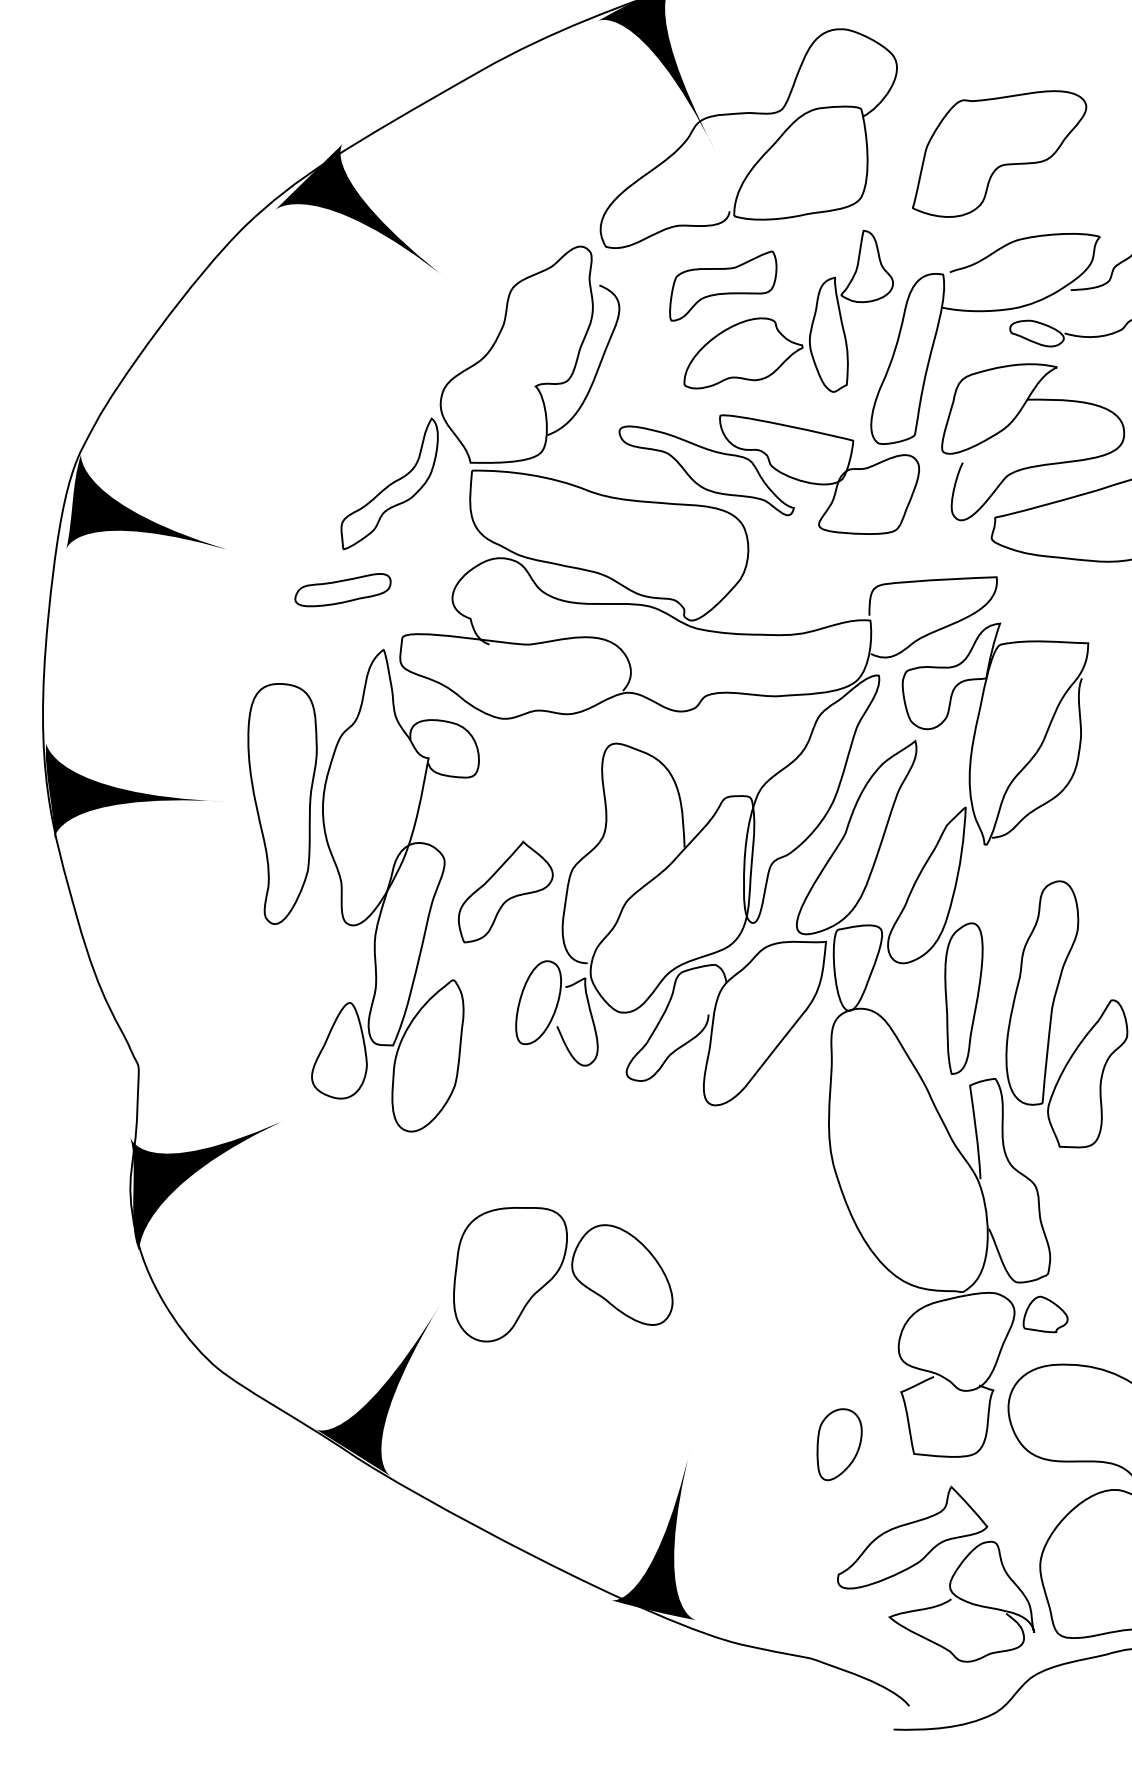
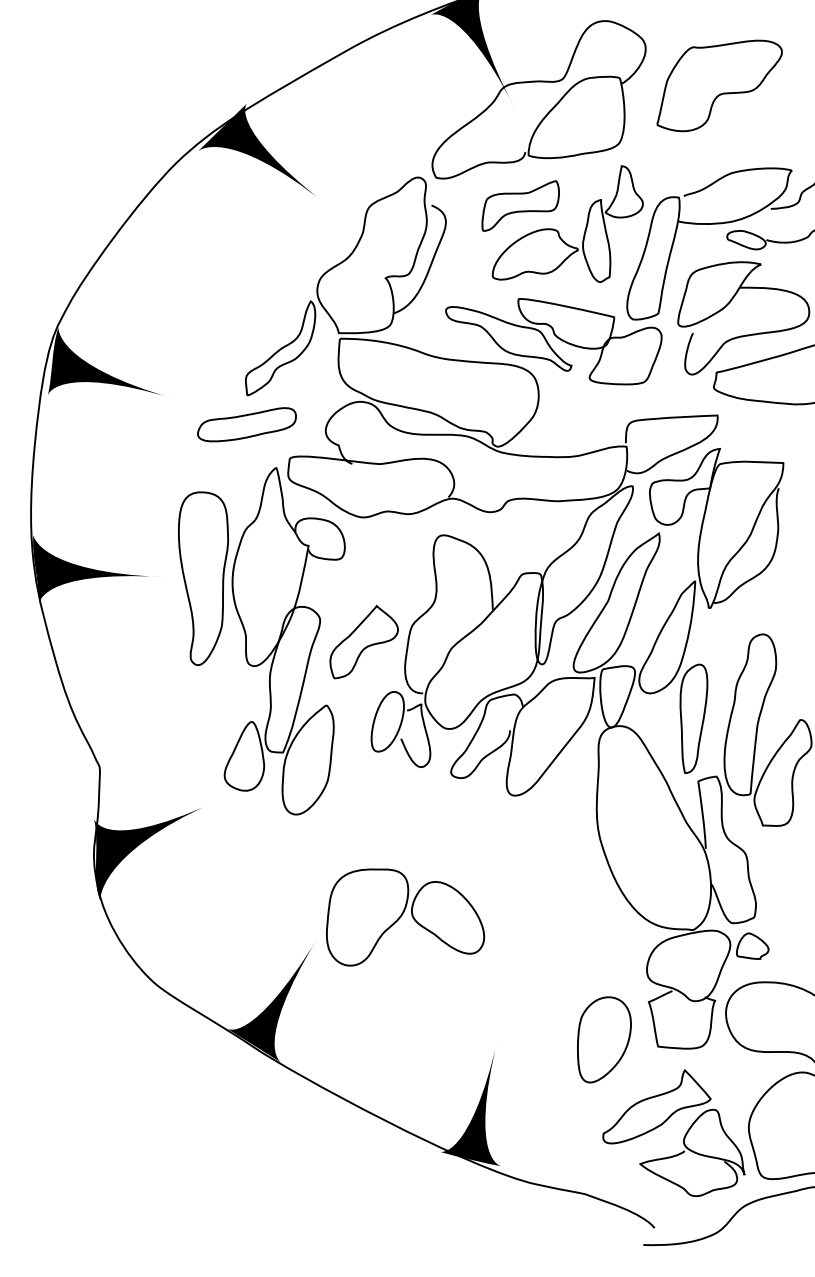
part: (999, 153) -> (719, 85), moved
part: (342, 589) -> (246, 424), size x1.43
part: (839, 1444) -> (604, 1039), size x1.67

